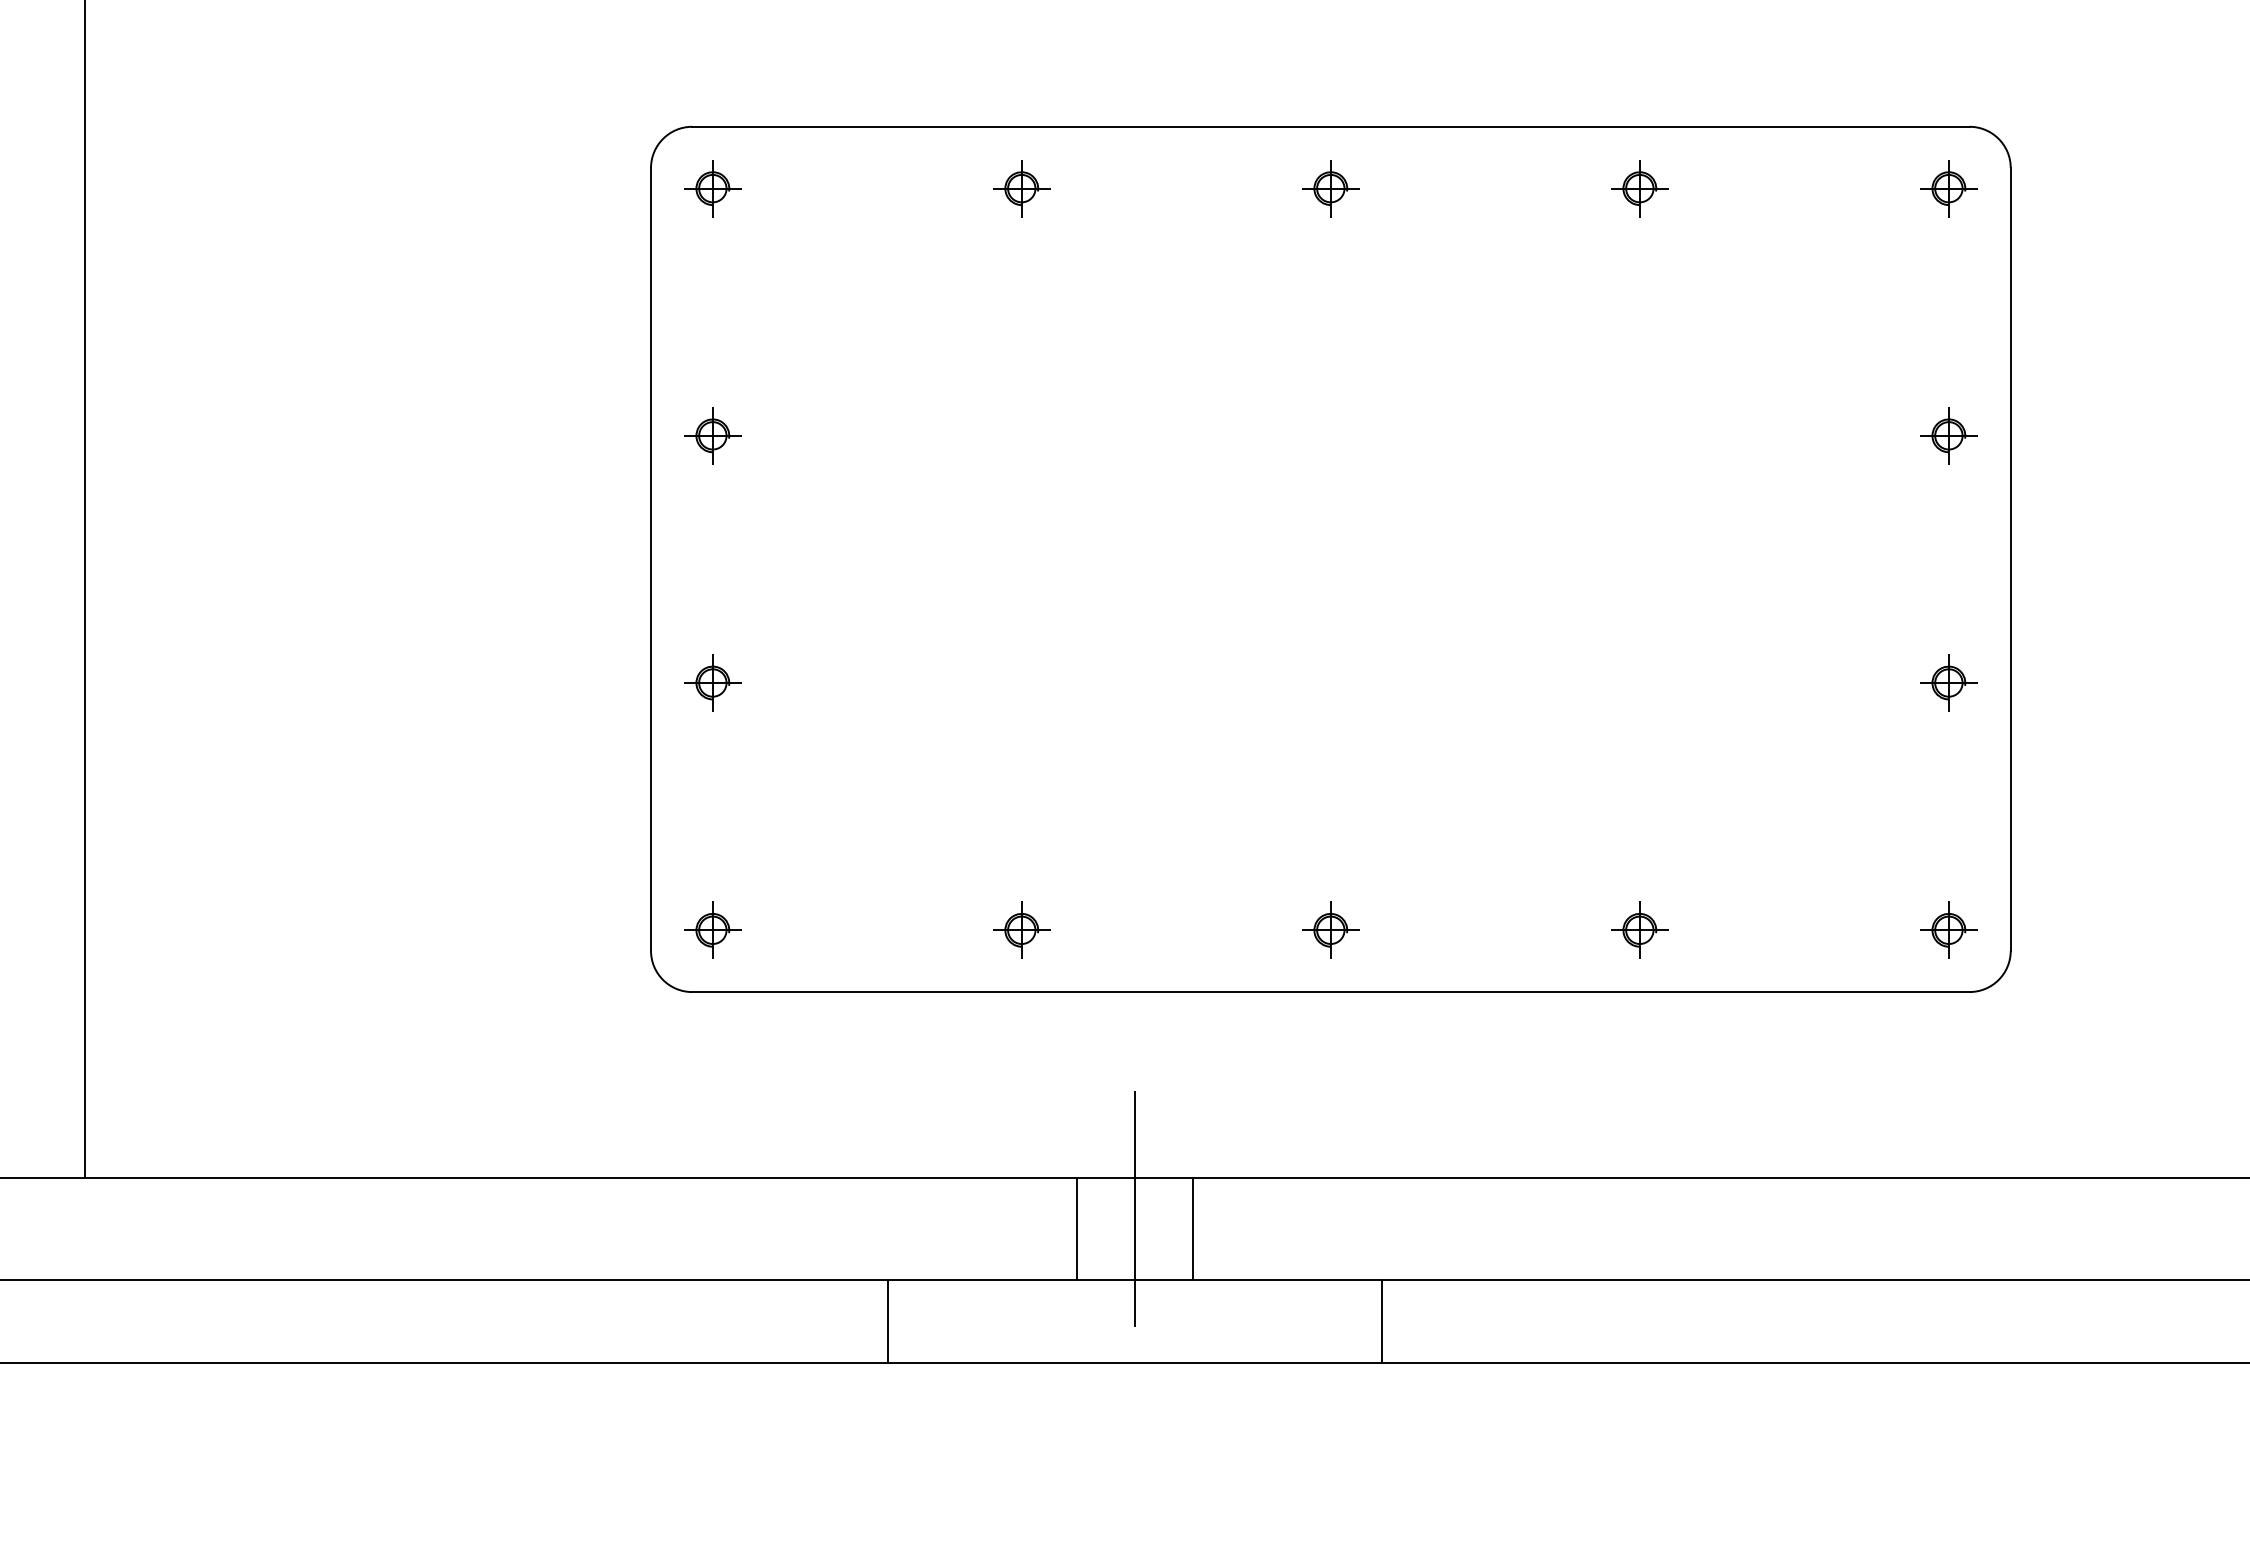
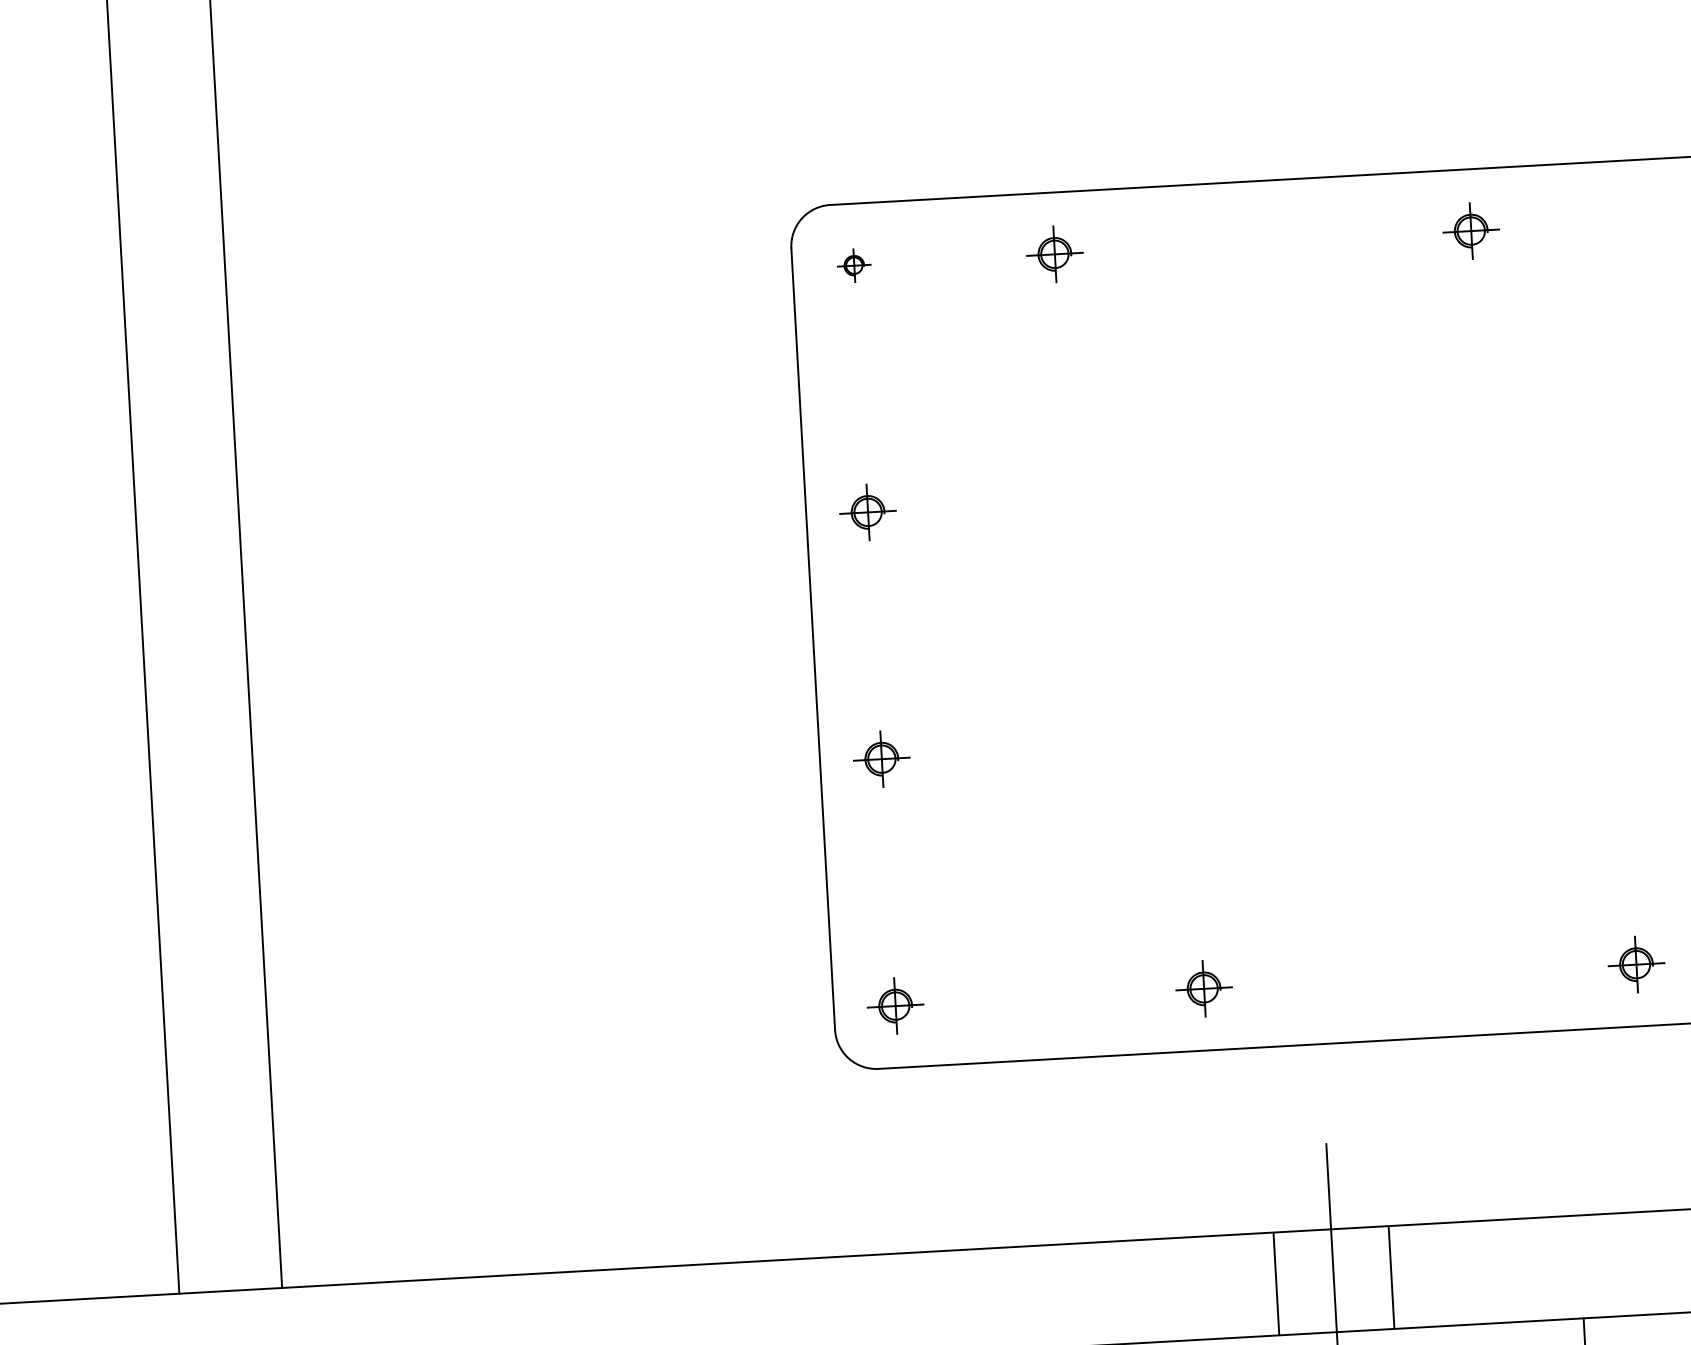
part: (712, 188) -> (853, 265), size x0.6
part: (1021, 188) -> (1054, 254), moved
part: (1330, 929) -> (1636, 963), moved

